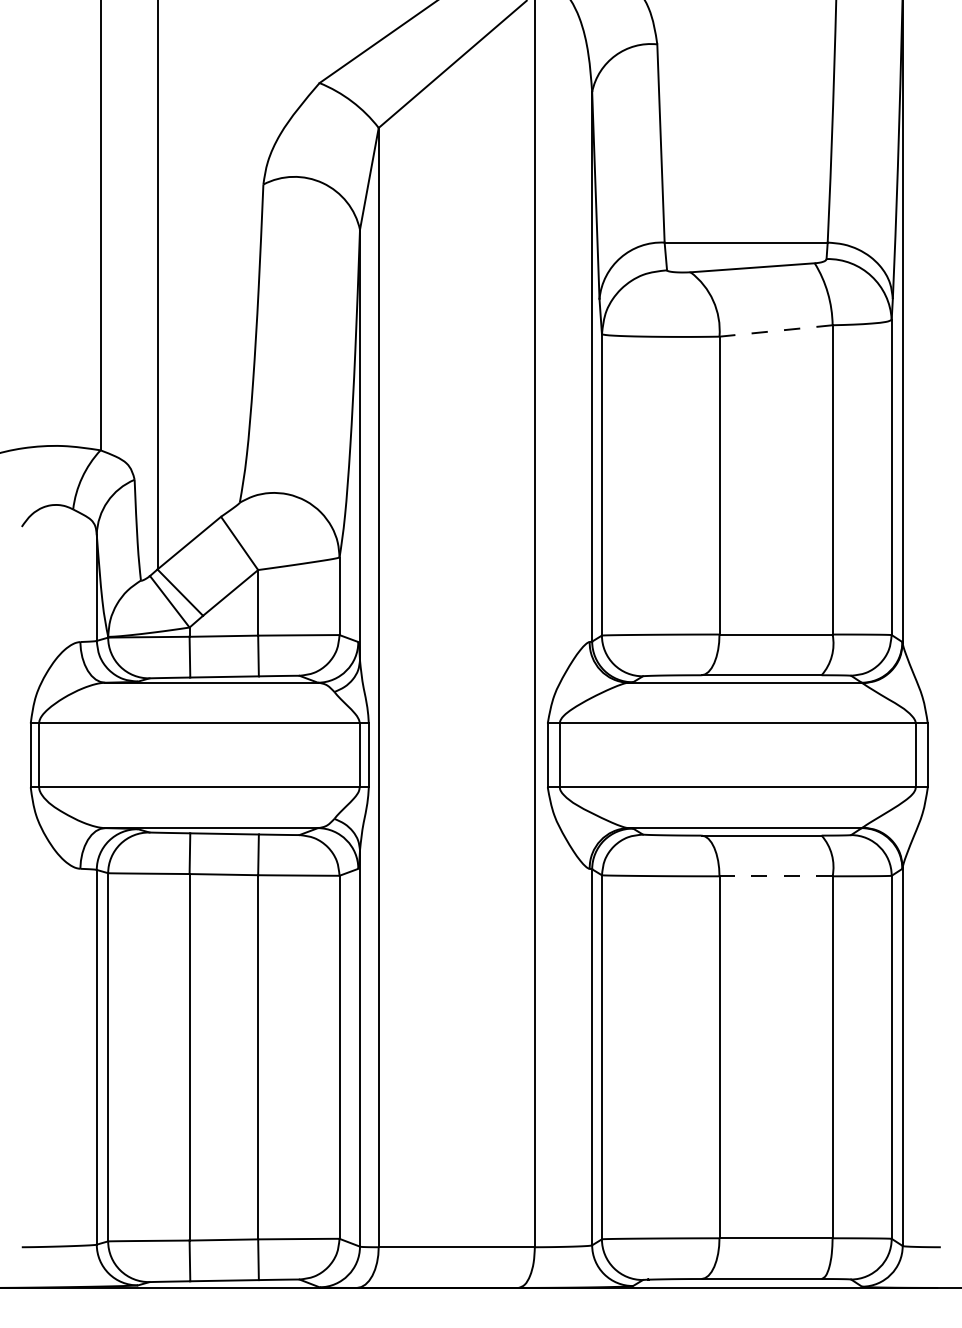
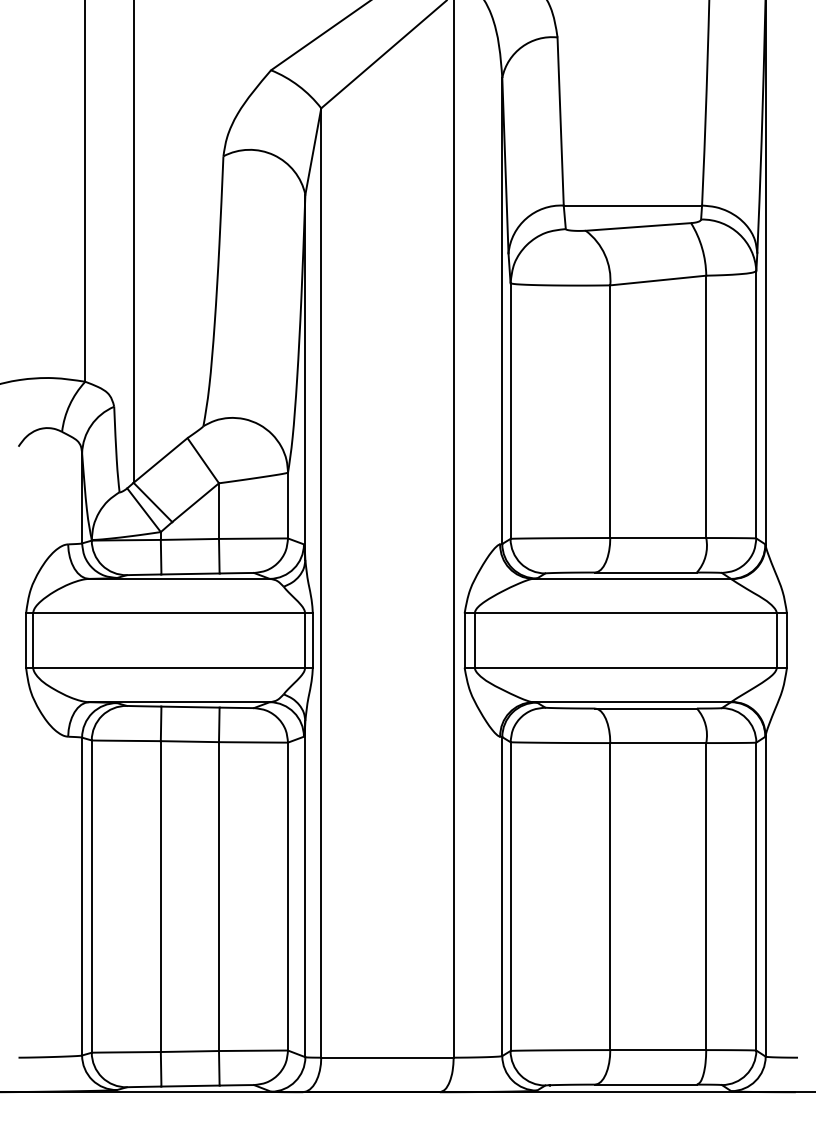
line: (775, 330) -> (657, 280), dashed -> solid
line: (776, 876) -> (658, 743), dashed -> solid

